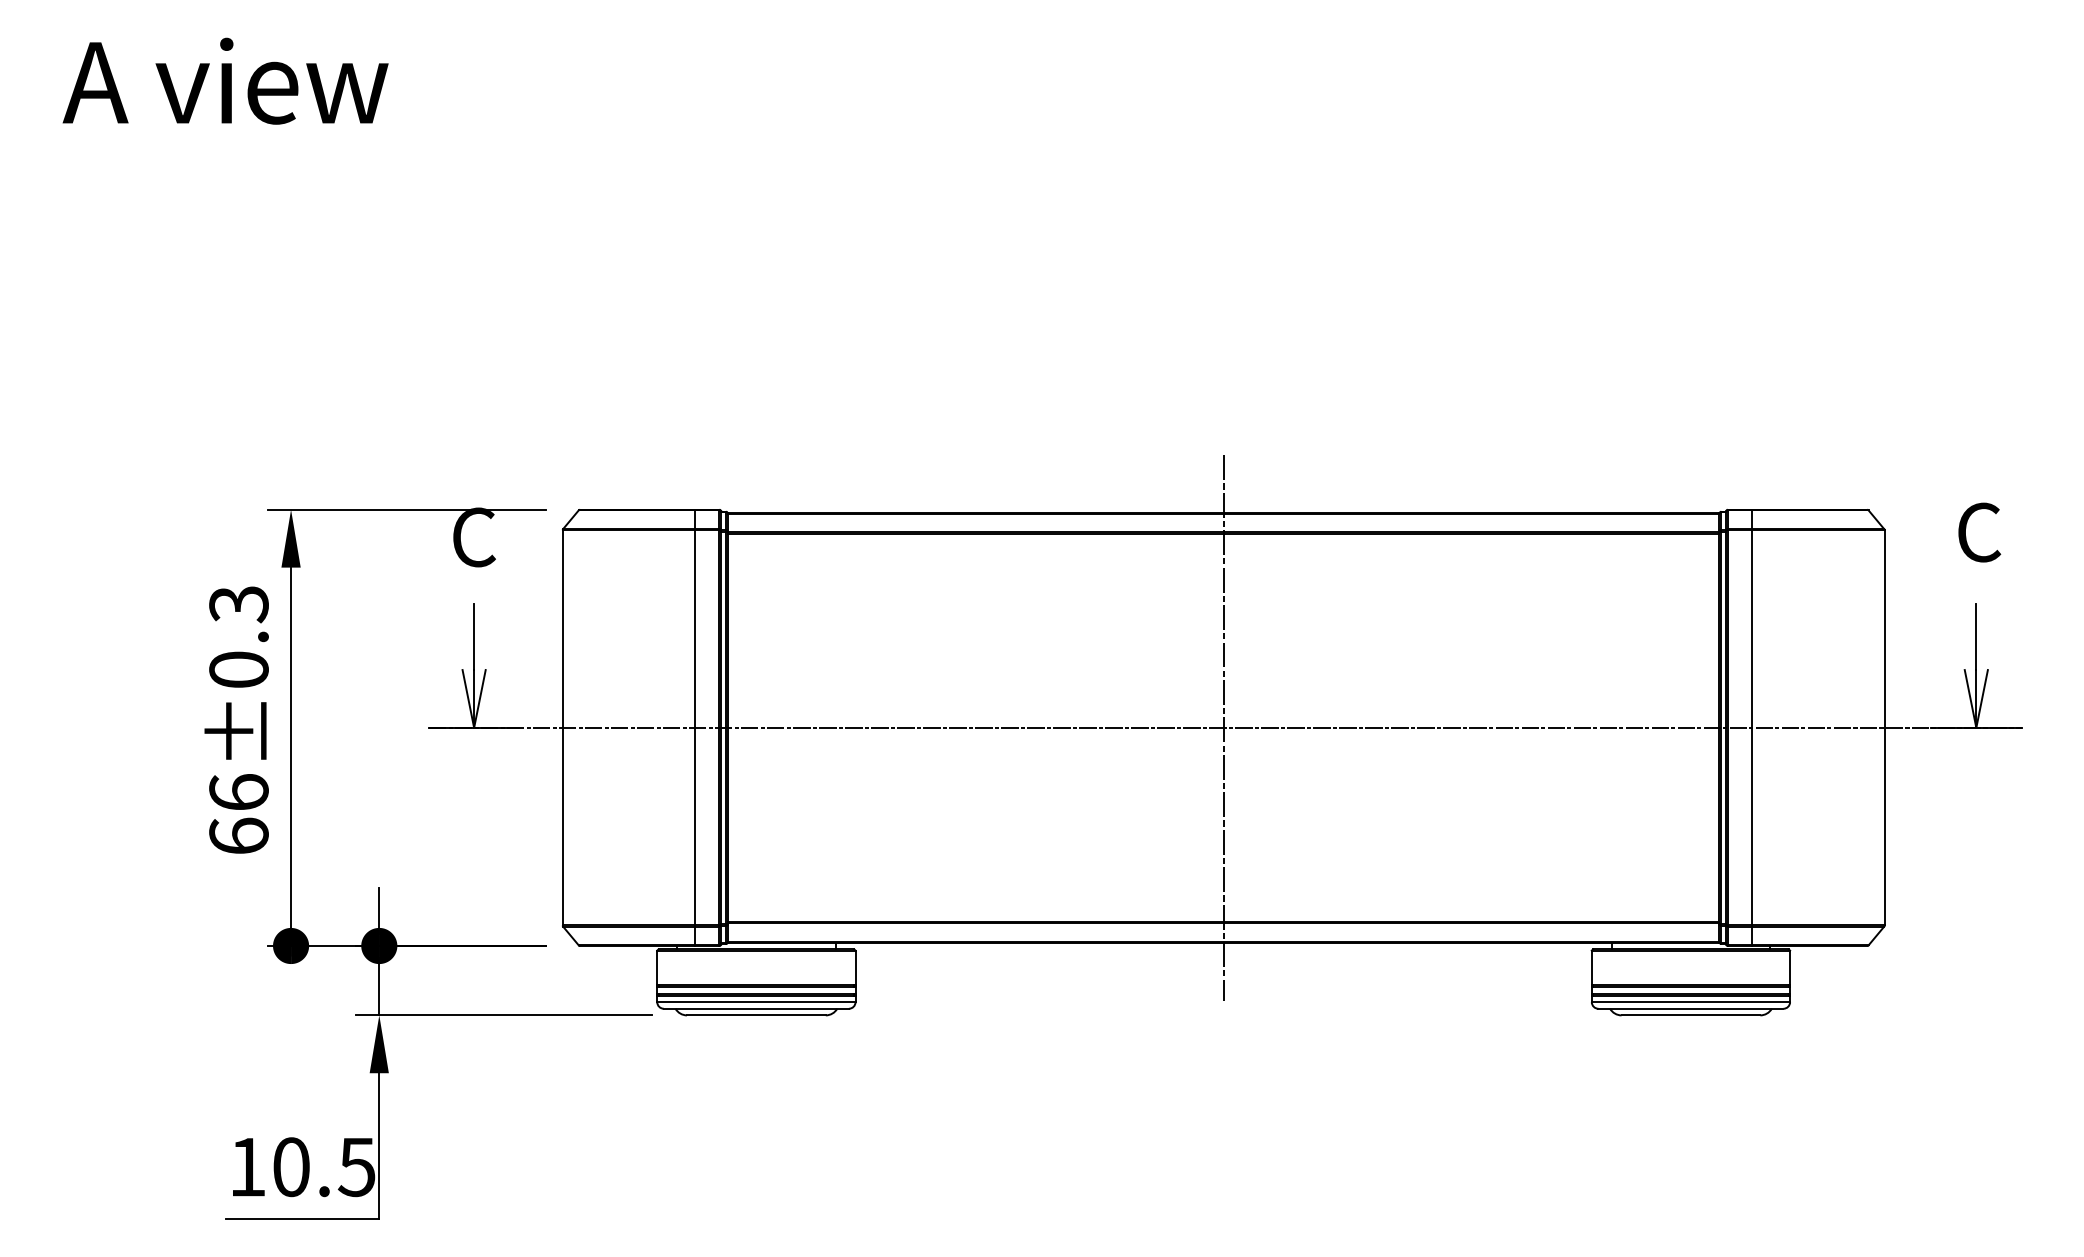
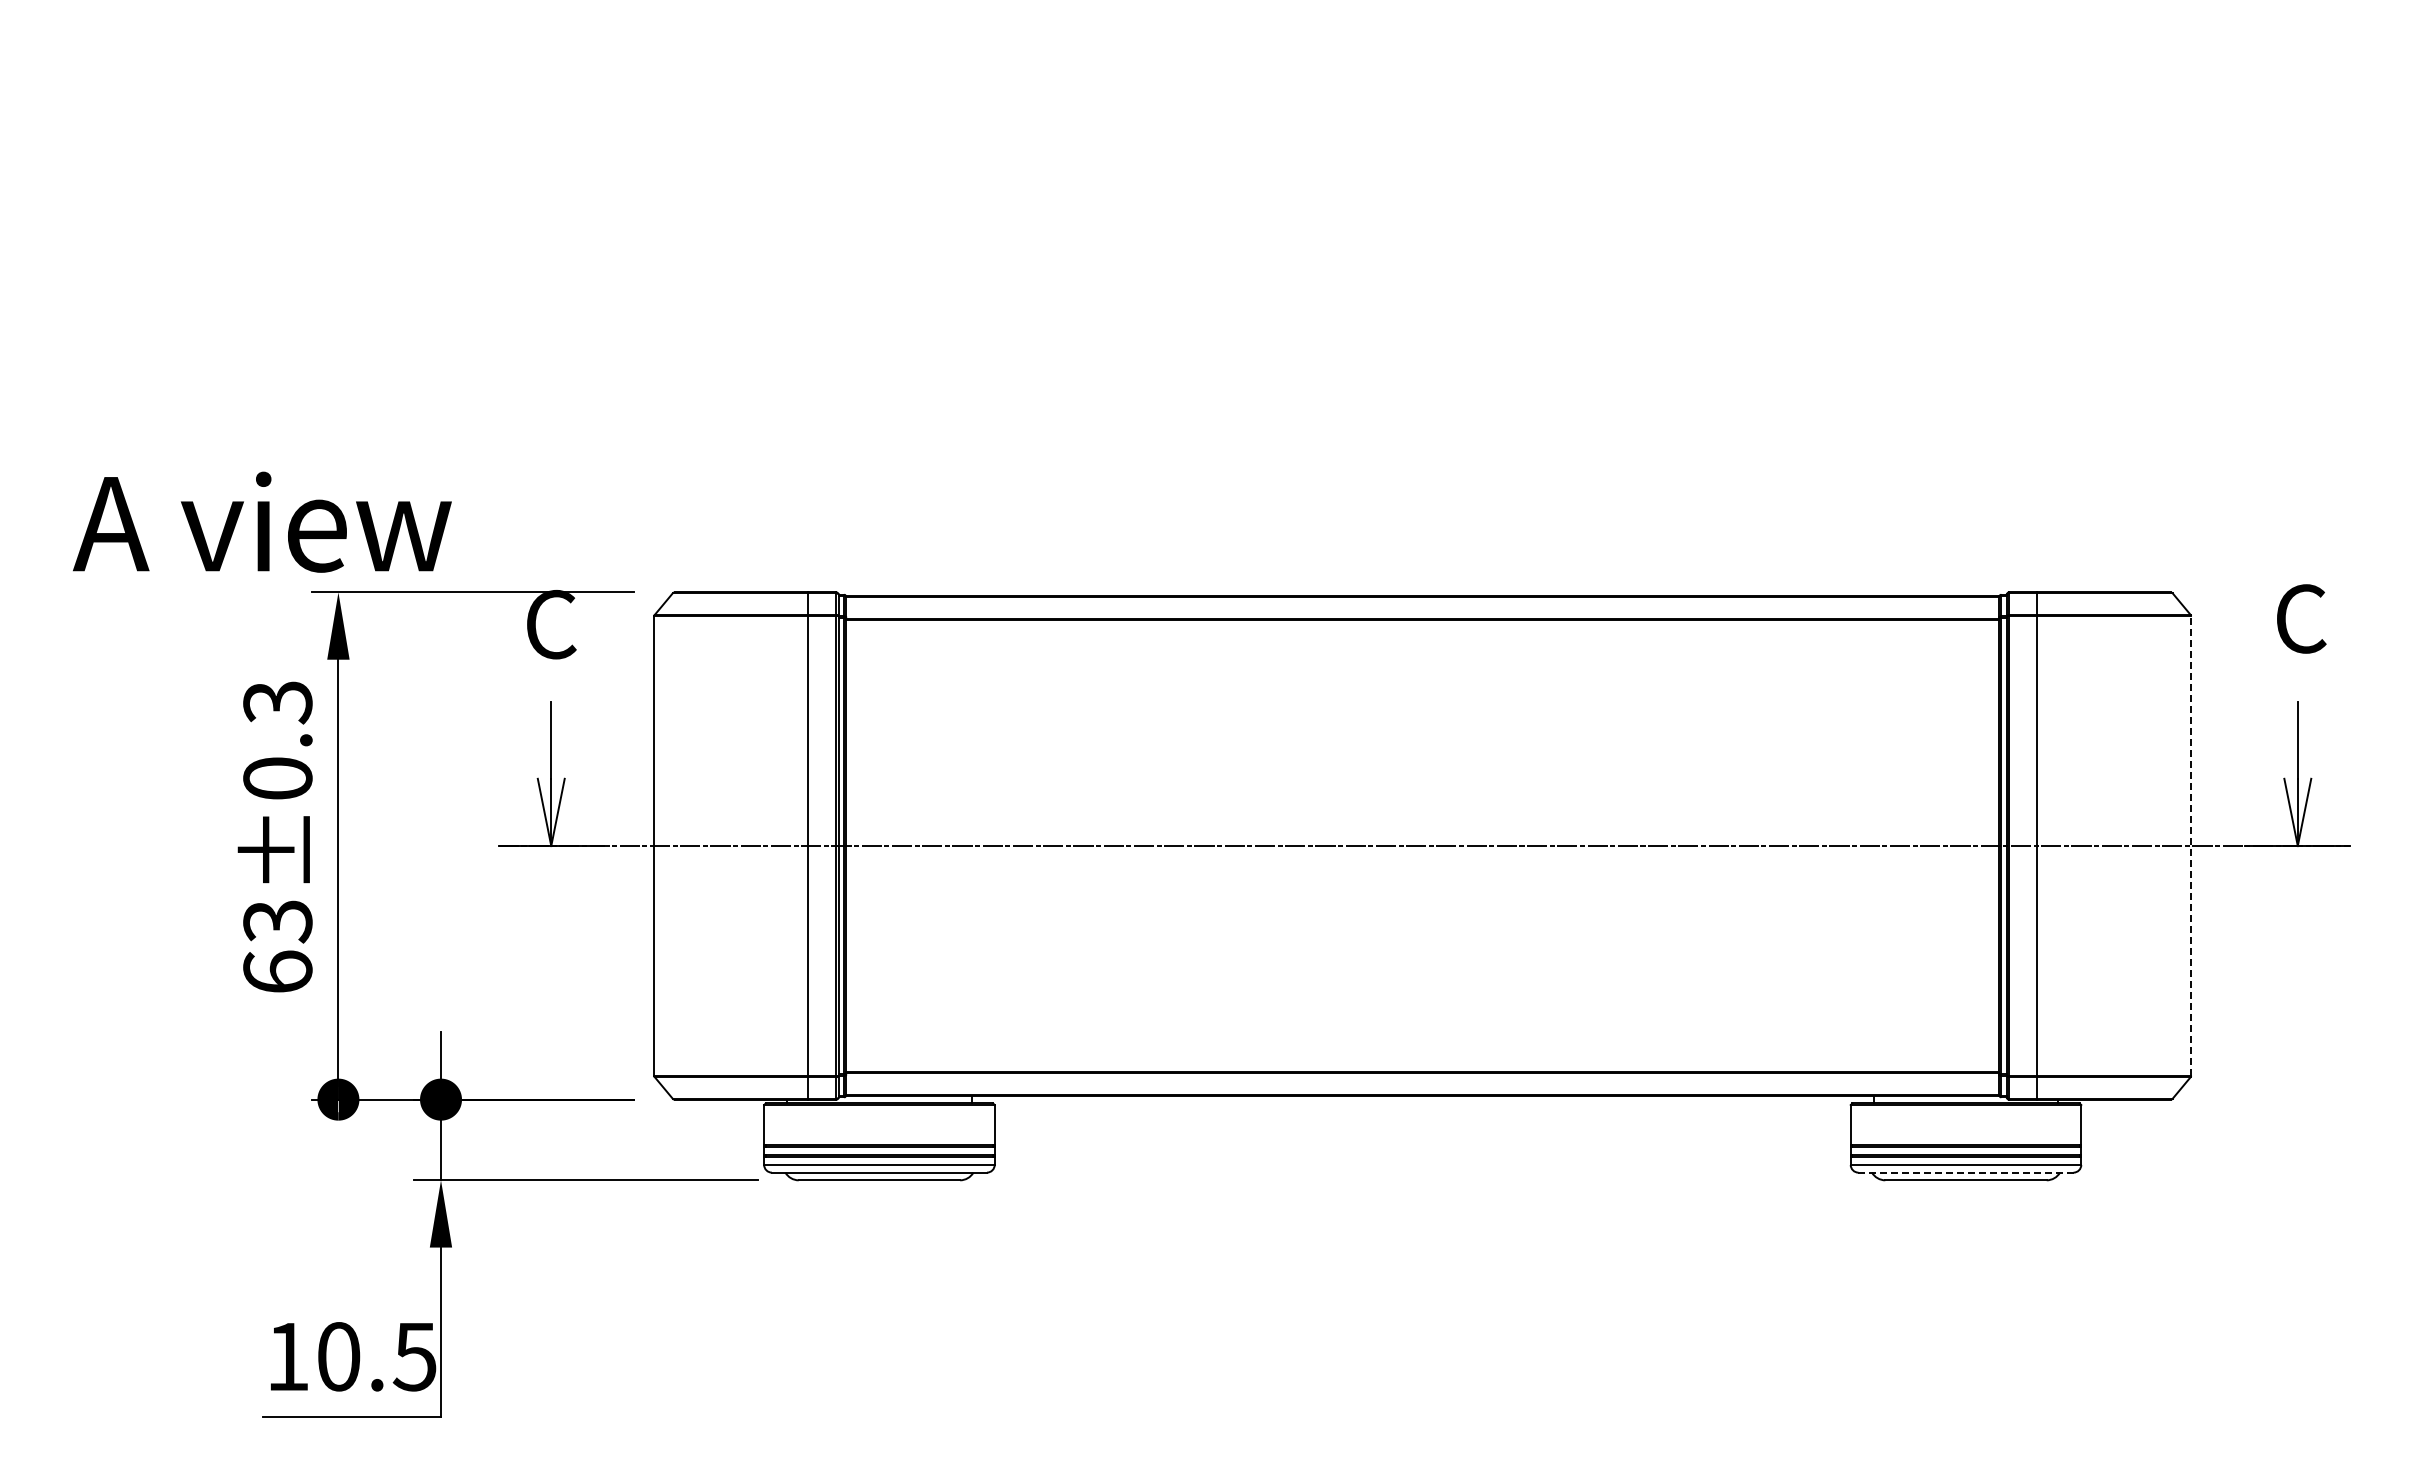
text: (225, 80) -> (262, 521), moved
line: (1223, 728) -> (1422, 846), removed
line: (1884, 728) -> (2191, 846), solid -> dashed
text: (238, 792) -> (277, 921), 66±0.3 -> 63±0.3
line: (1691, 1008) -> (1966, 1172), solid -> dashed

